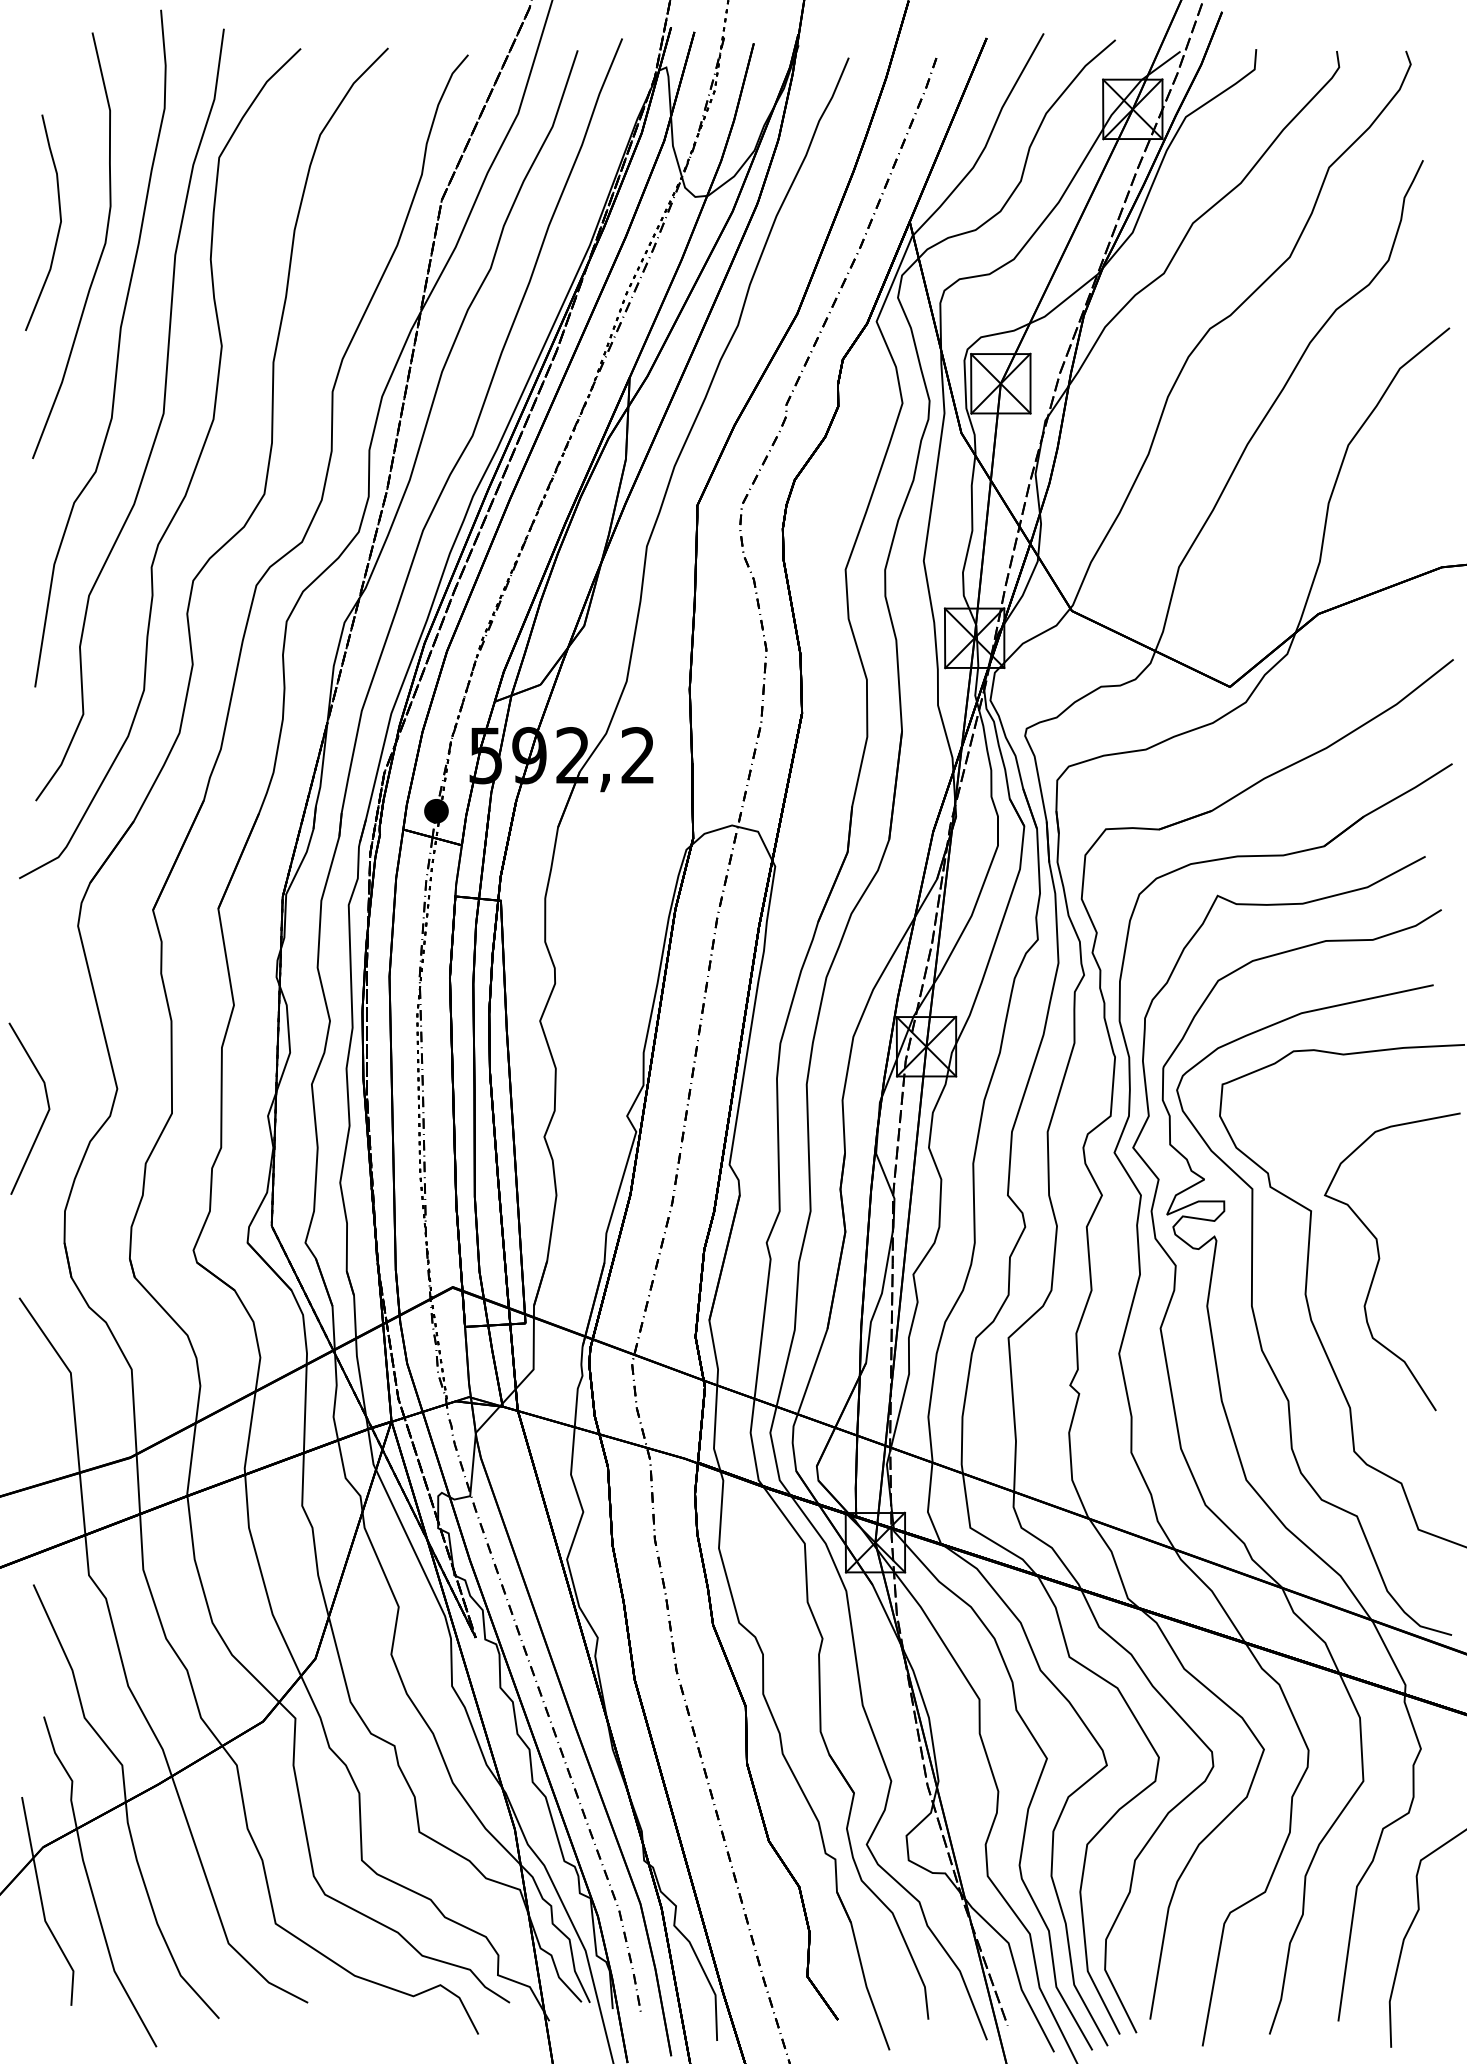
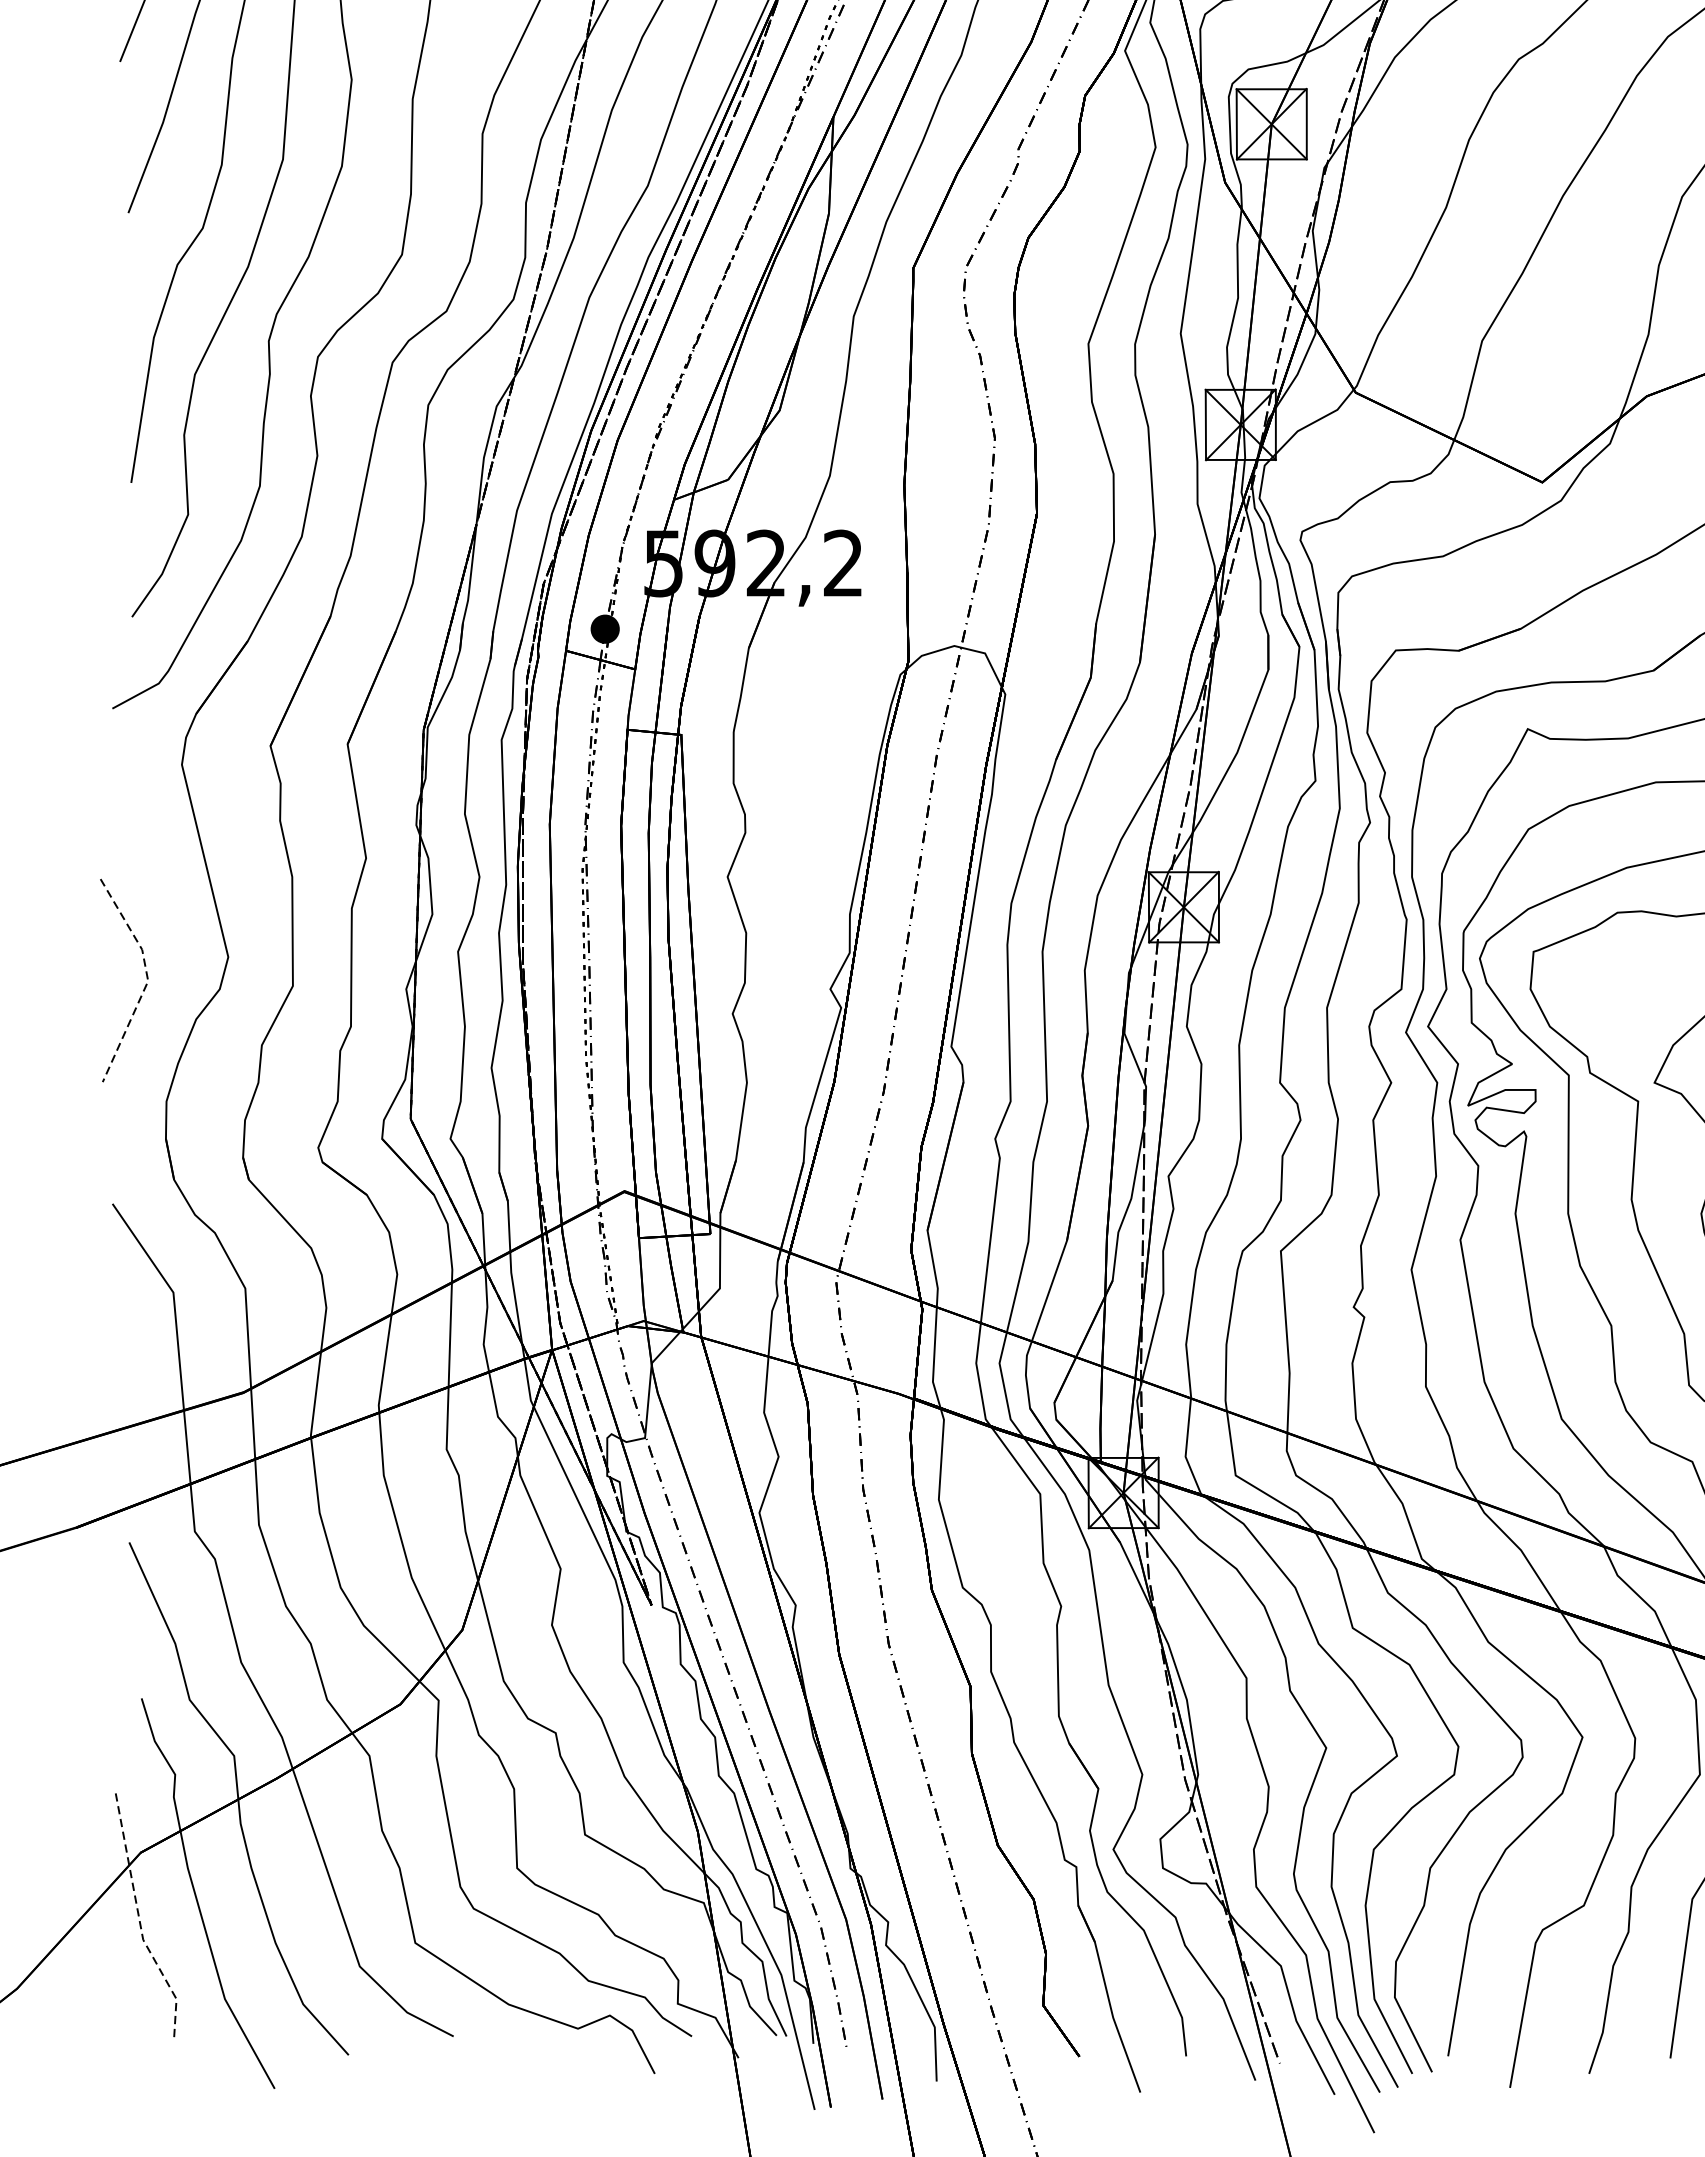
line: (49, 1107) -> (148, 979), solid -> dashed
line: (42, 1905) -> (139, 1921), solid -> dashed

